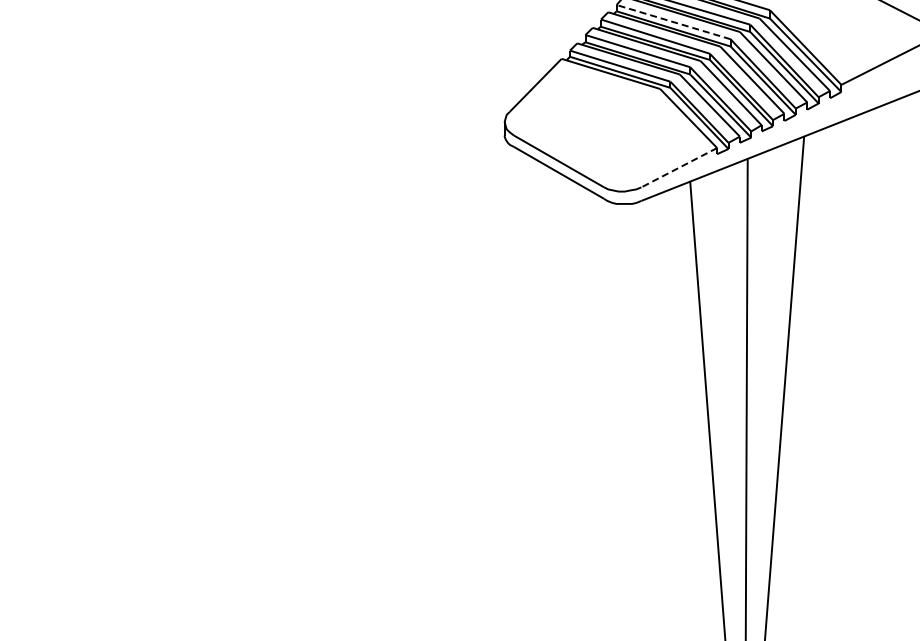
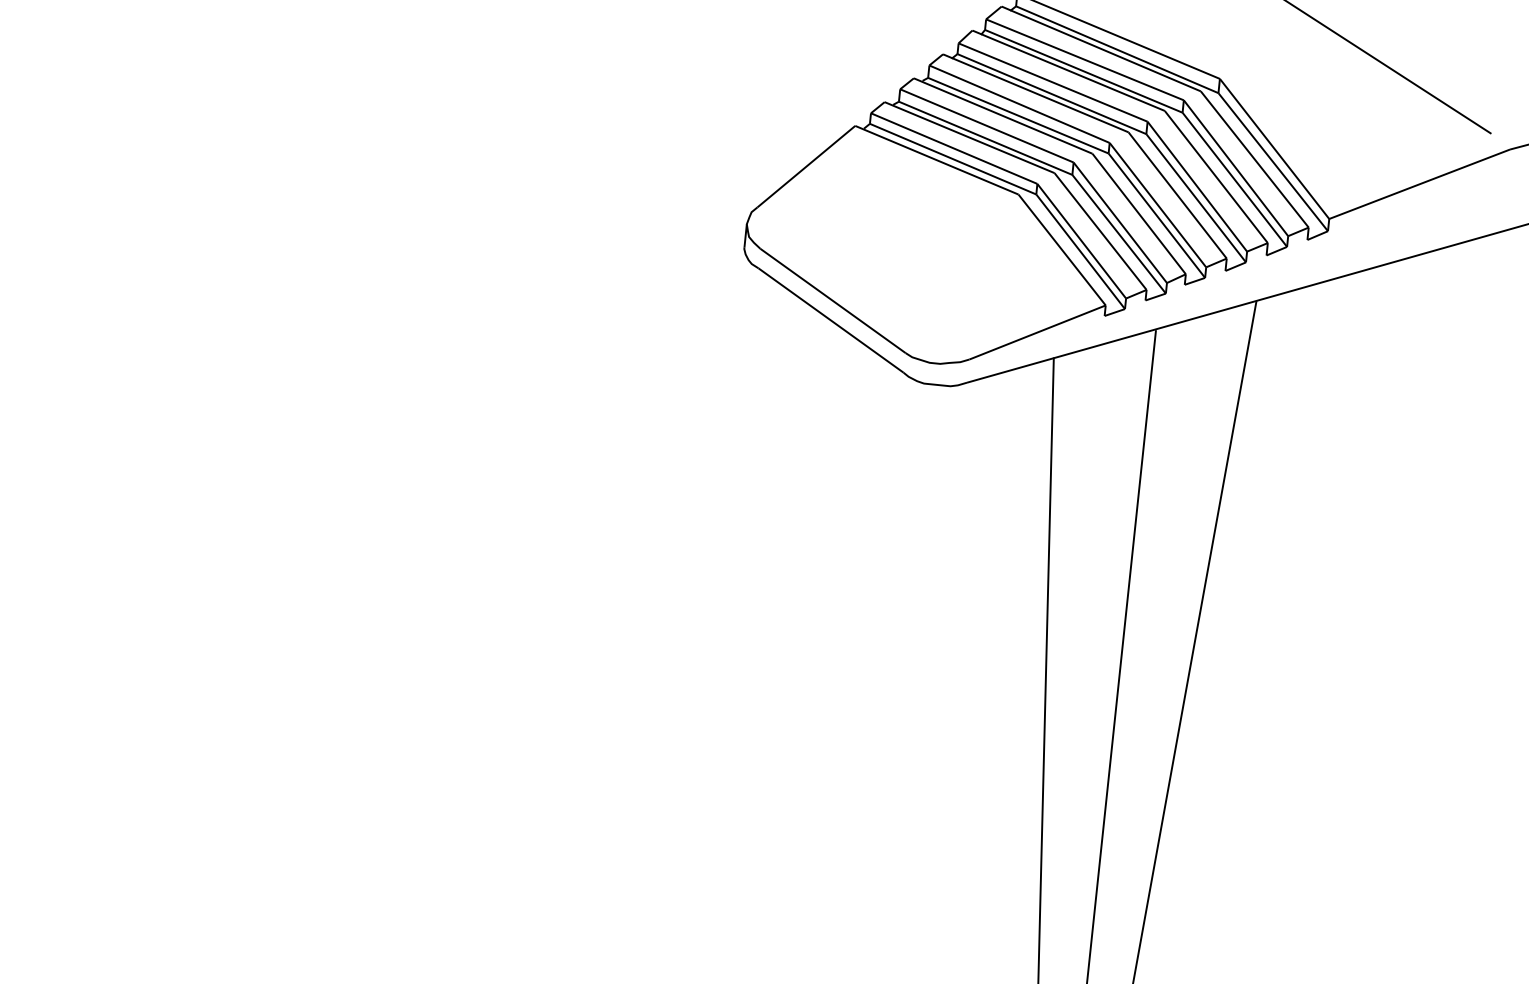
line: (673, 22) -> (1052, 83), dashed -> solid
line: (679, 167) -> (1037, 332), dashed -> solid

